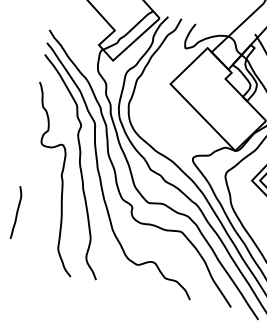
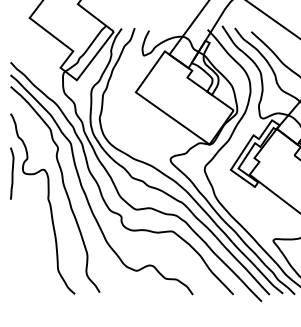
curve: (17, 212) -> (12, 173), moved

